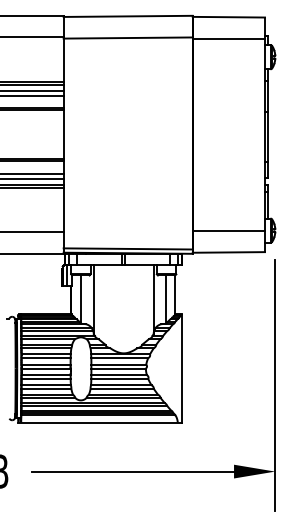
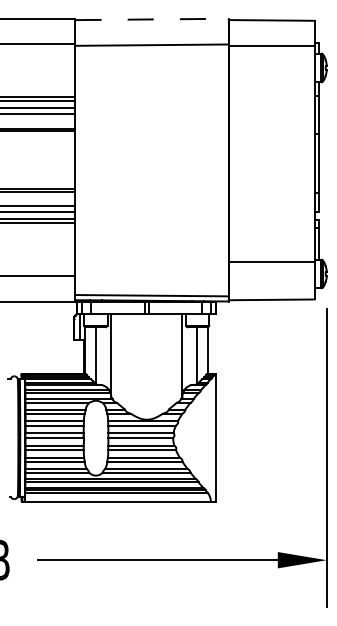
line: (128, 16) -> (152, 19), solid -> dashed
line: (228, 231) -> (271, 261), moved

